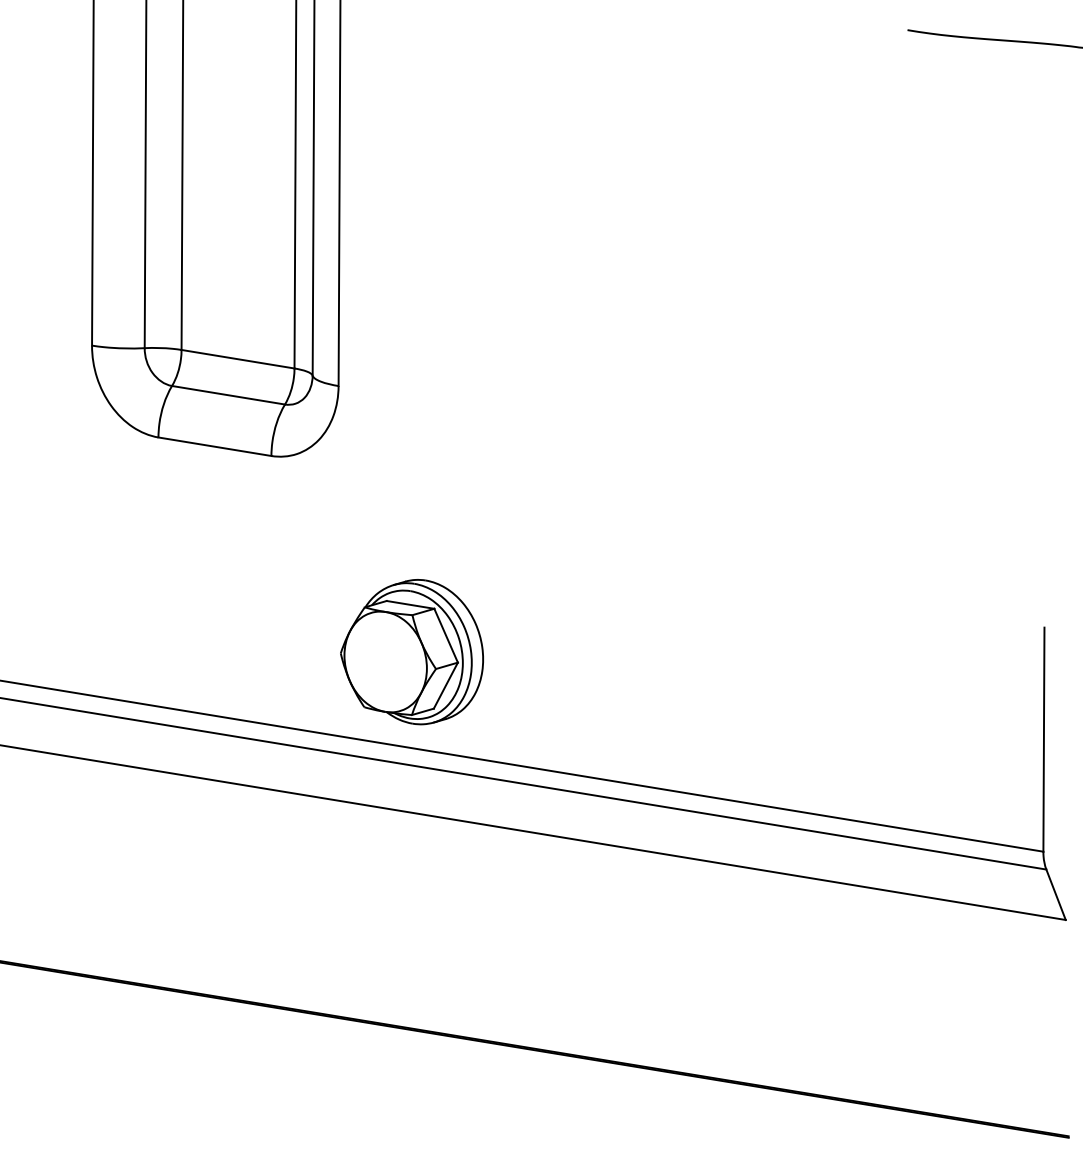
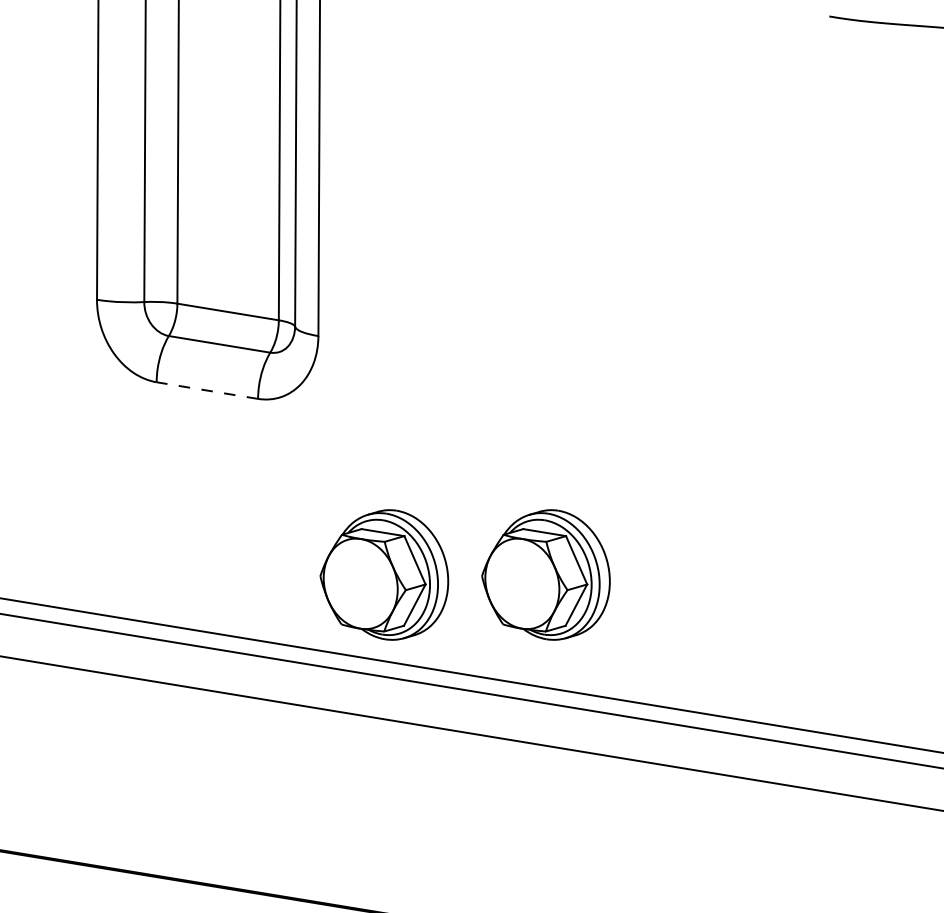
line: (214, 446) -> (206, 390), solid -> dashed
part: (591, 652) -> (545, 575), added

